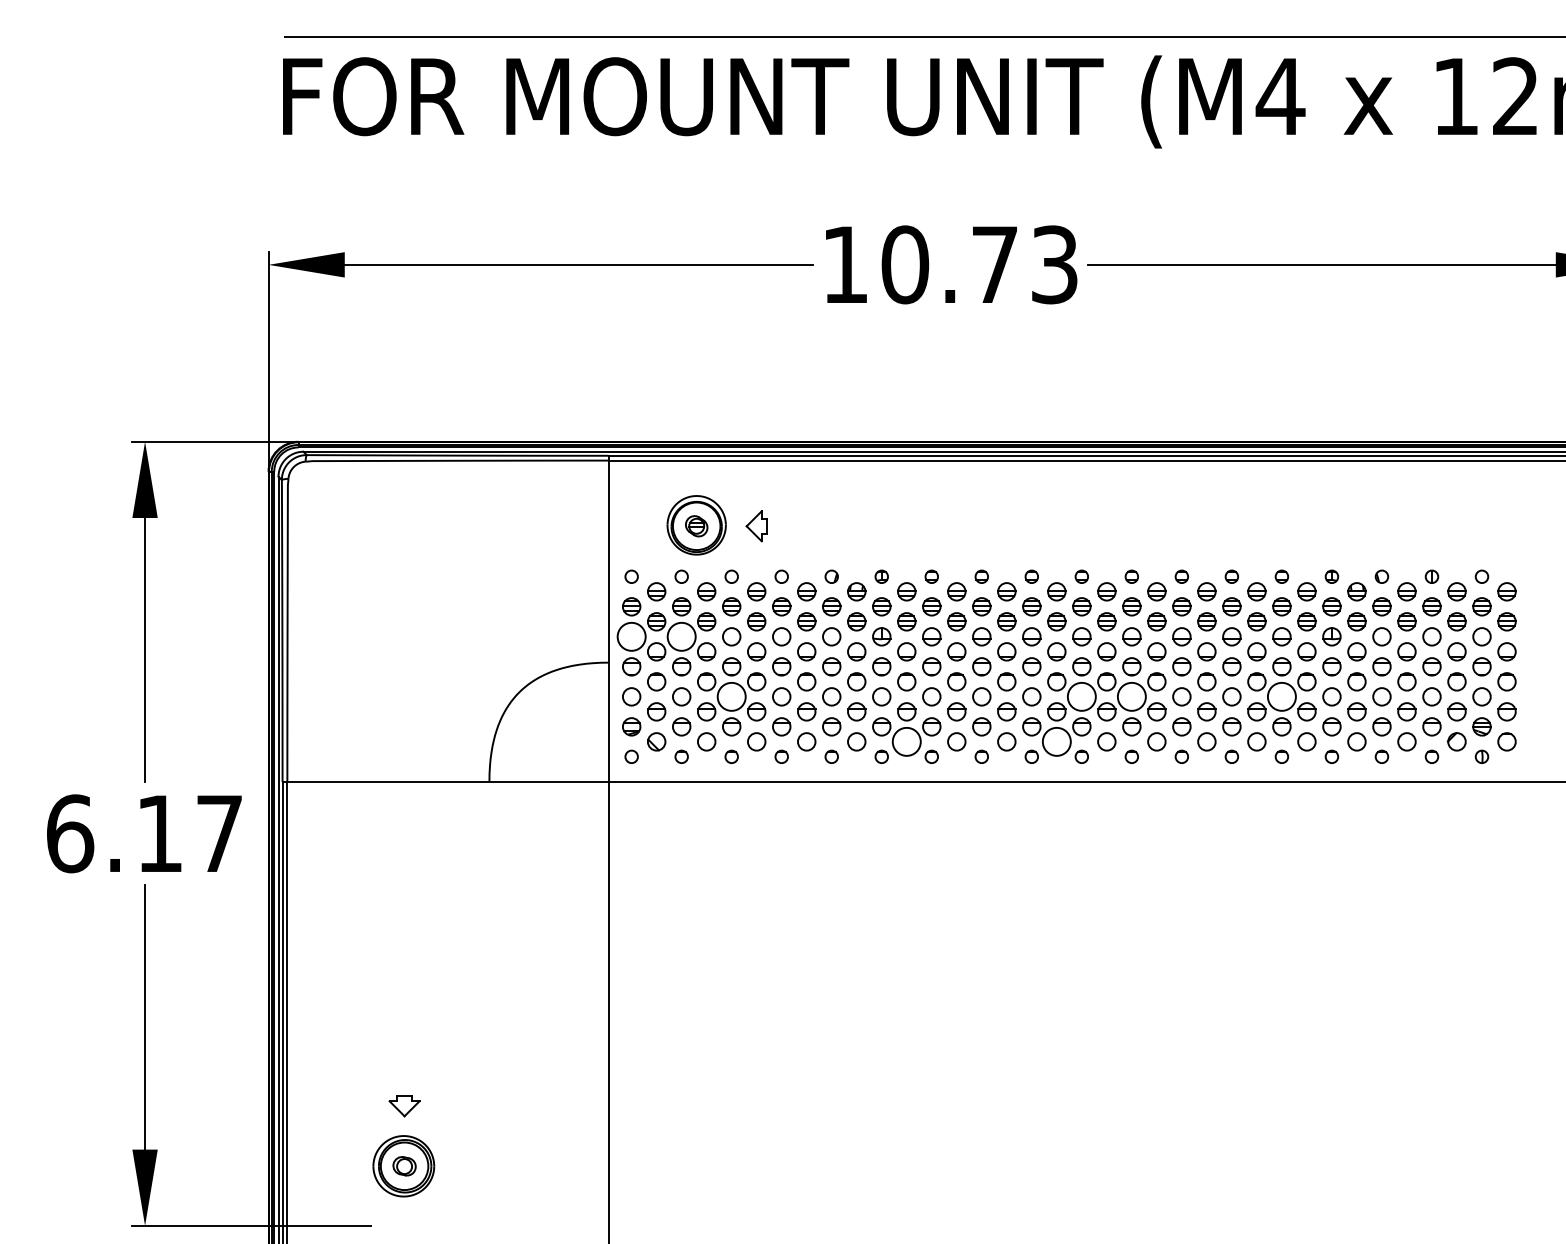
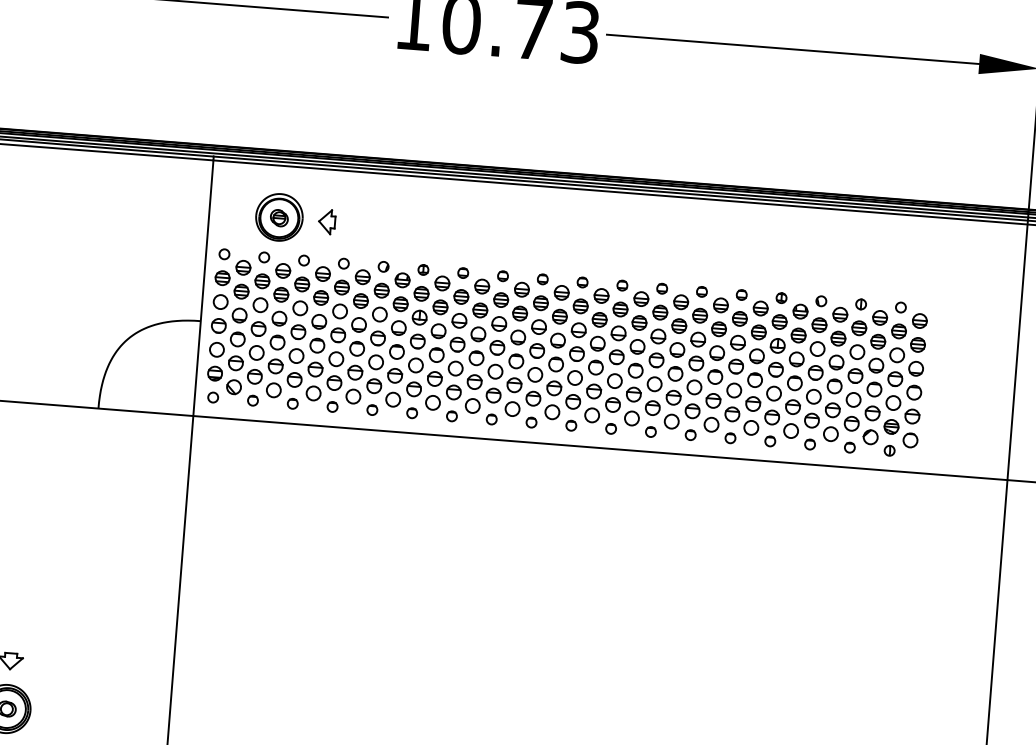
circle: (631, 636) -> (220, 301), size x0.62
circle: (681, 636) -> (260, 304), size x0.62
circle: (731, 696) -> (296, 355), size x0.62
circle: (1081, 696) -> (574, 377), size x0.62
circle: (1131, 696) -> (614, 380), size x0.62
circle: (1281, 696) -> (733, 390), size x0.62
circle: (906, 741) -> (432, 402), size x0.62
circle: (1056, 741) -> (552, 411), size x0.62

